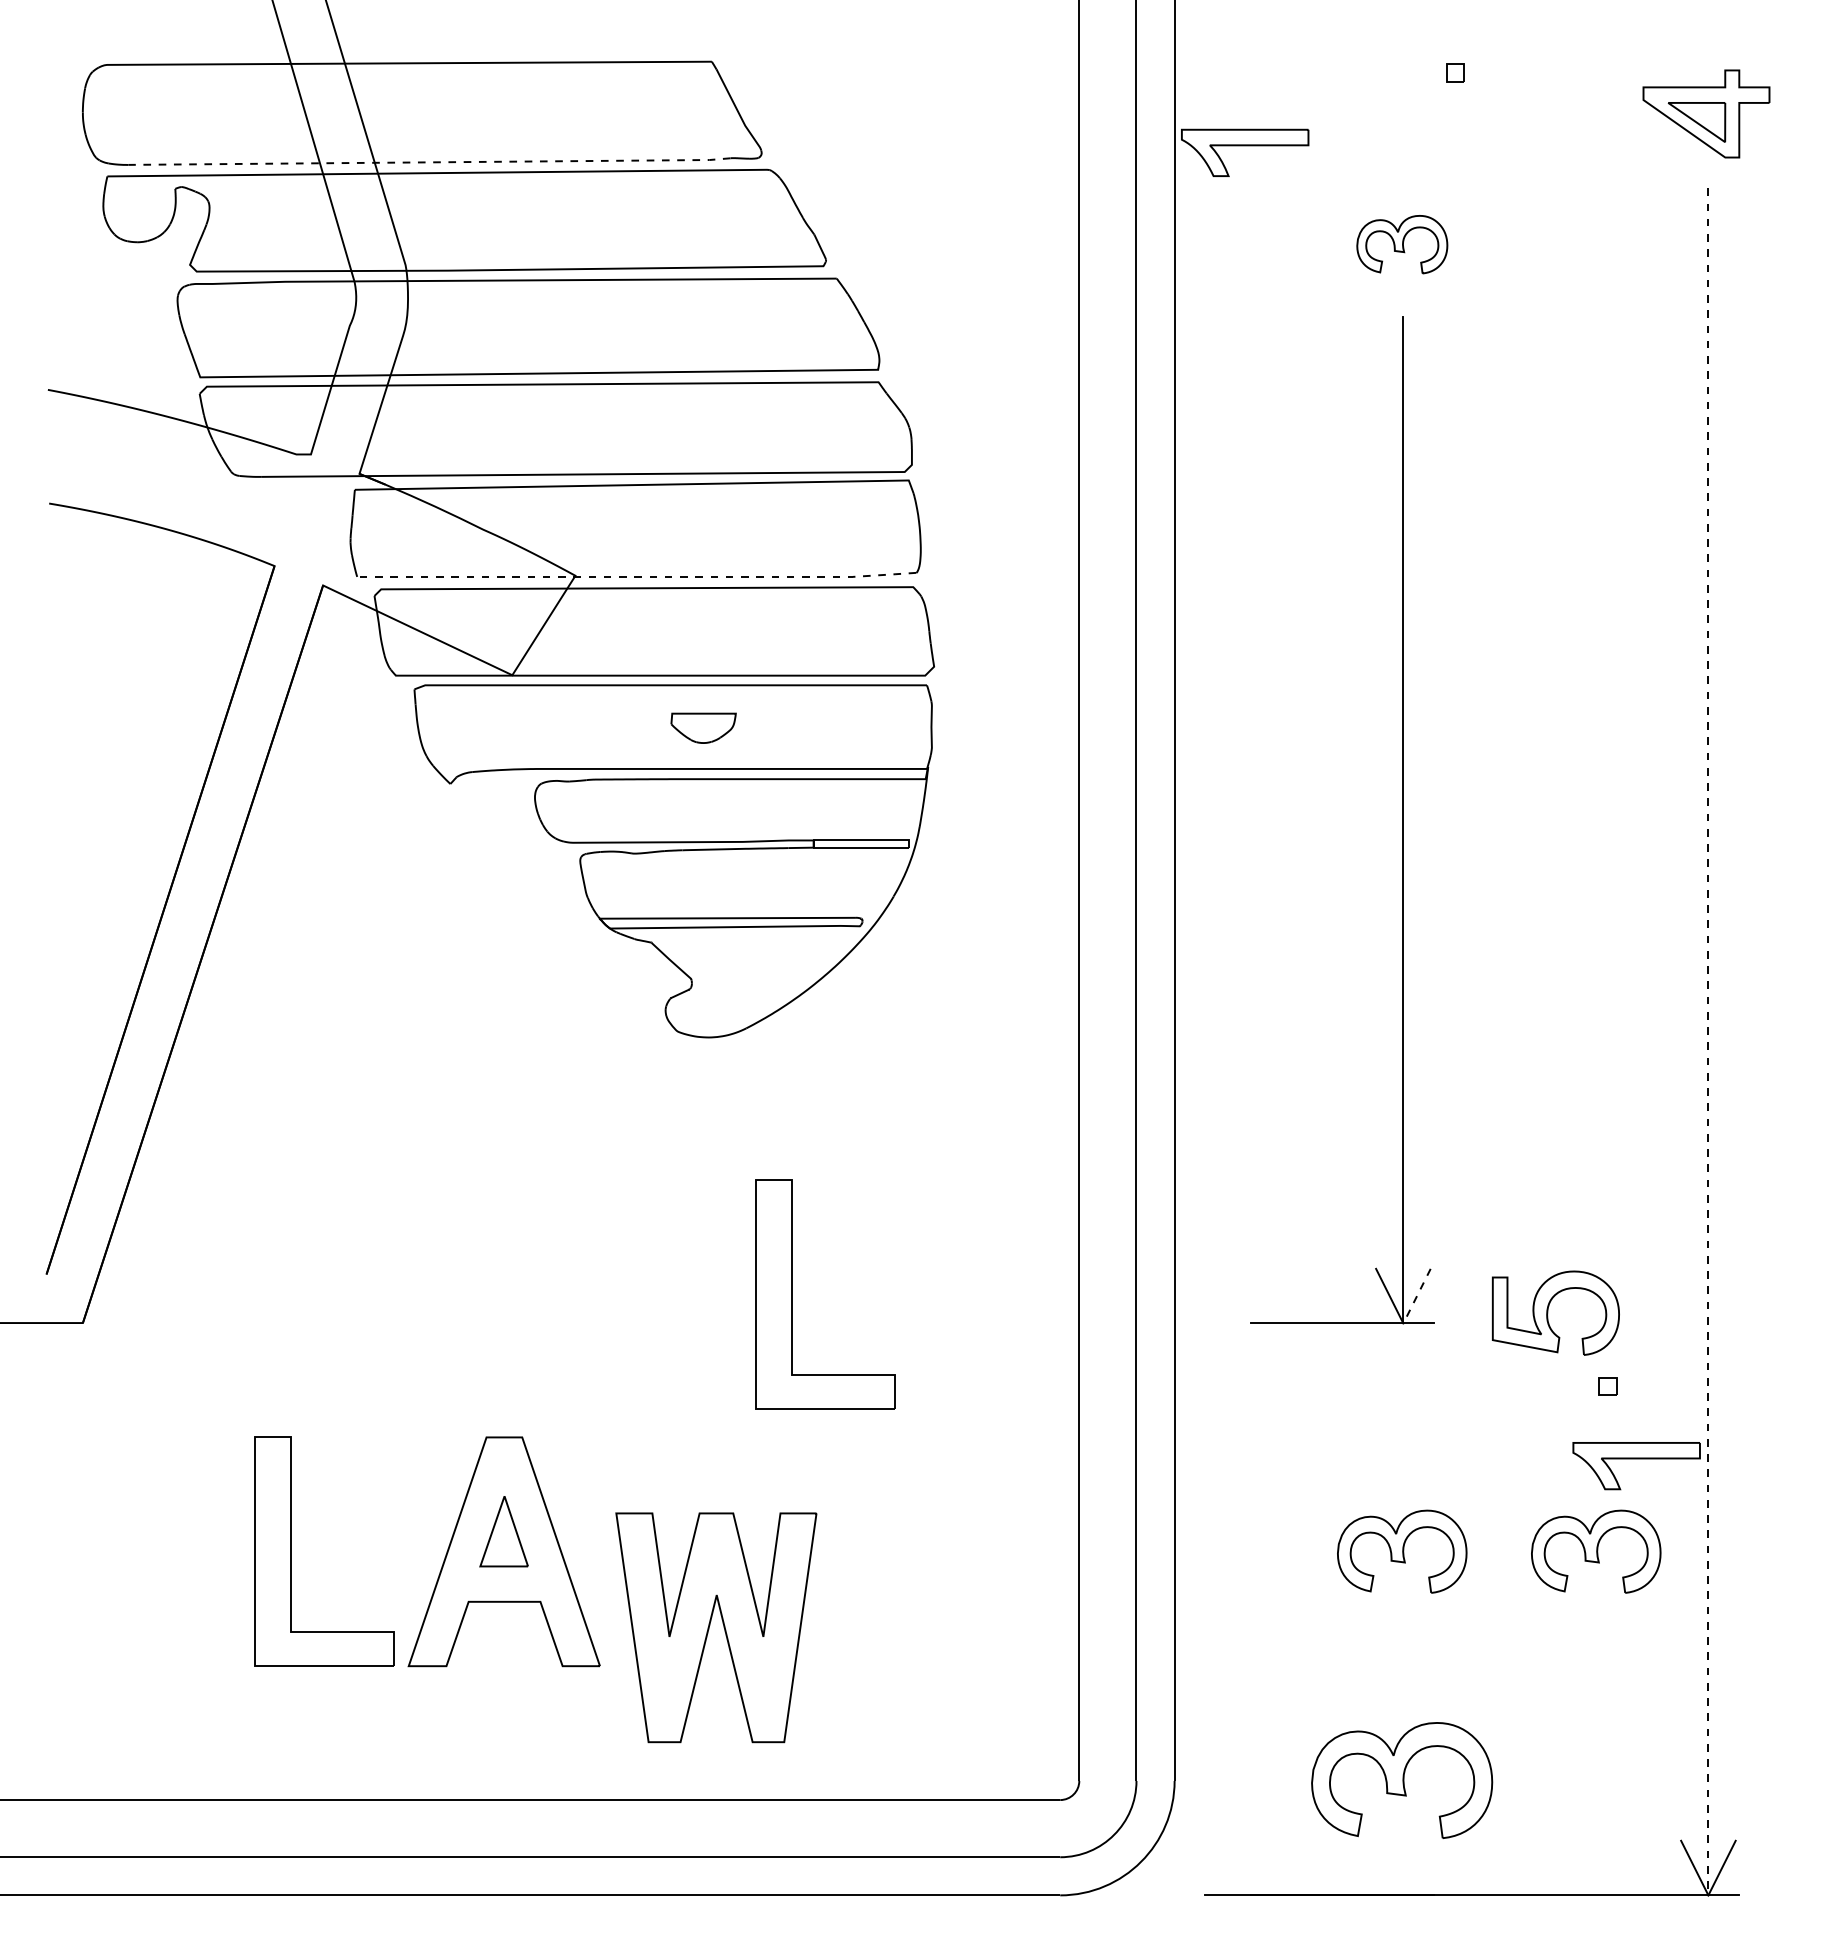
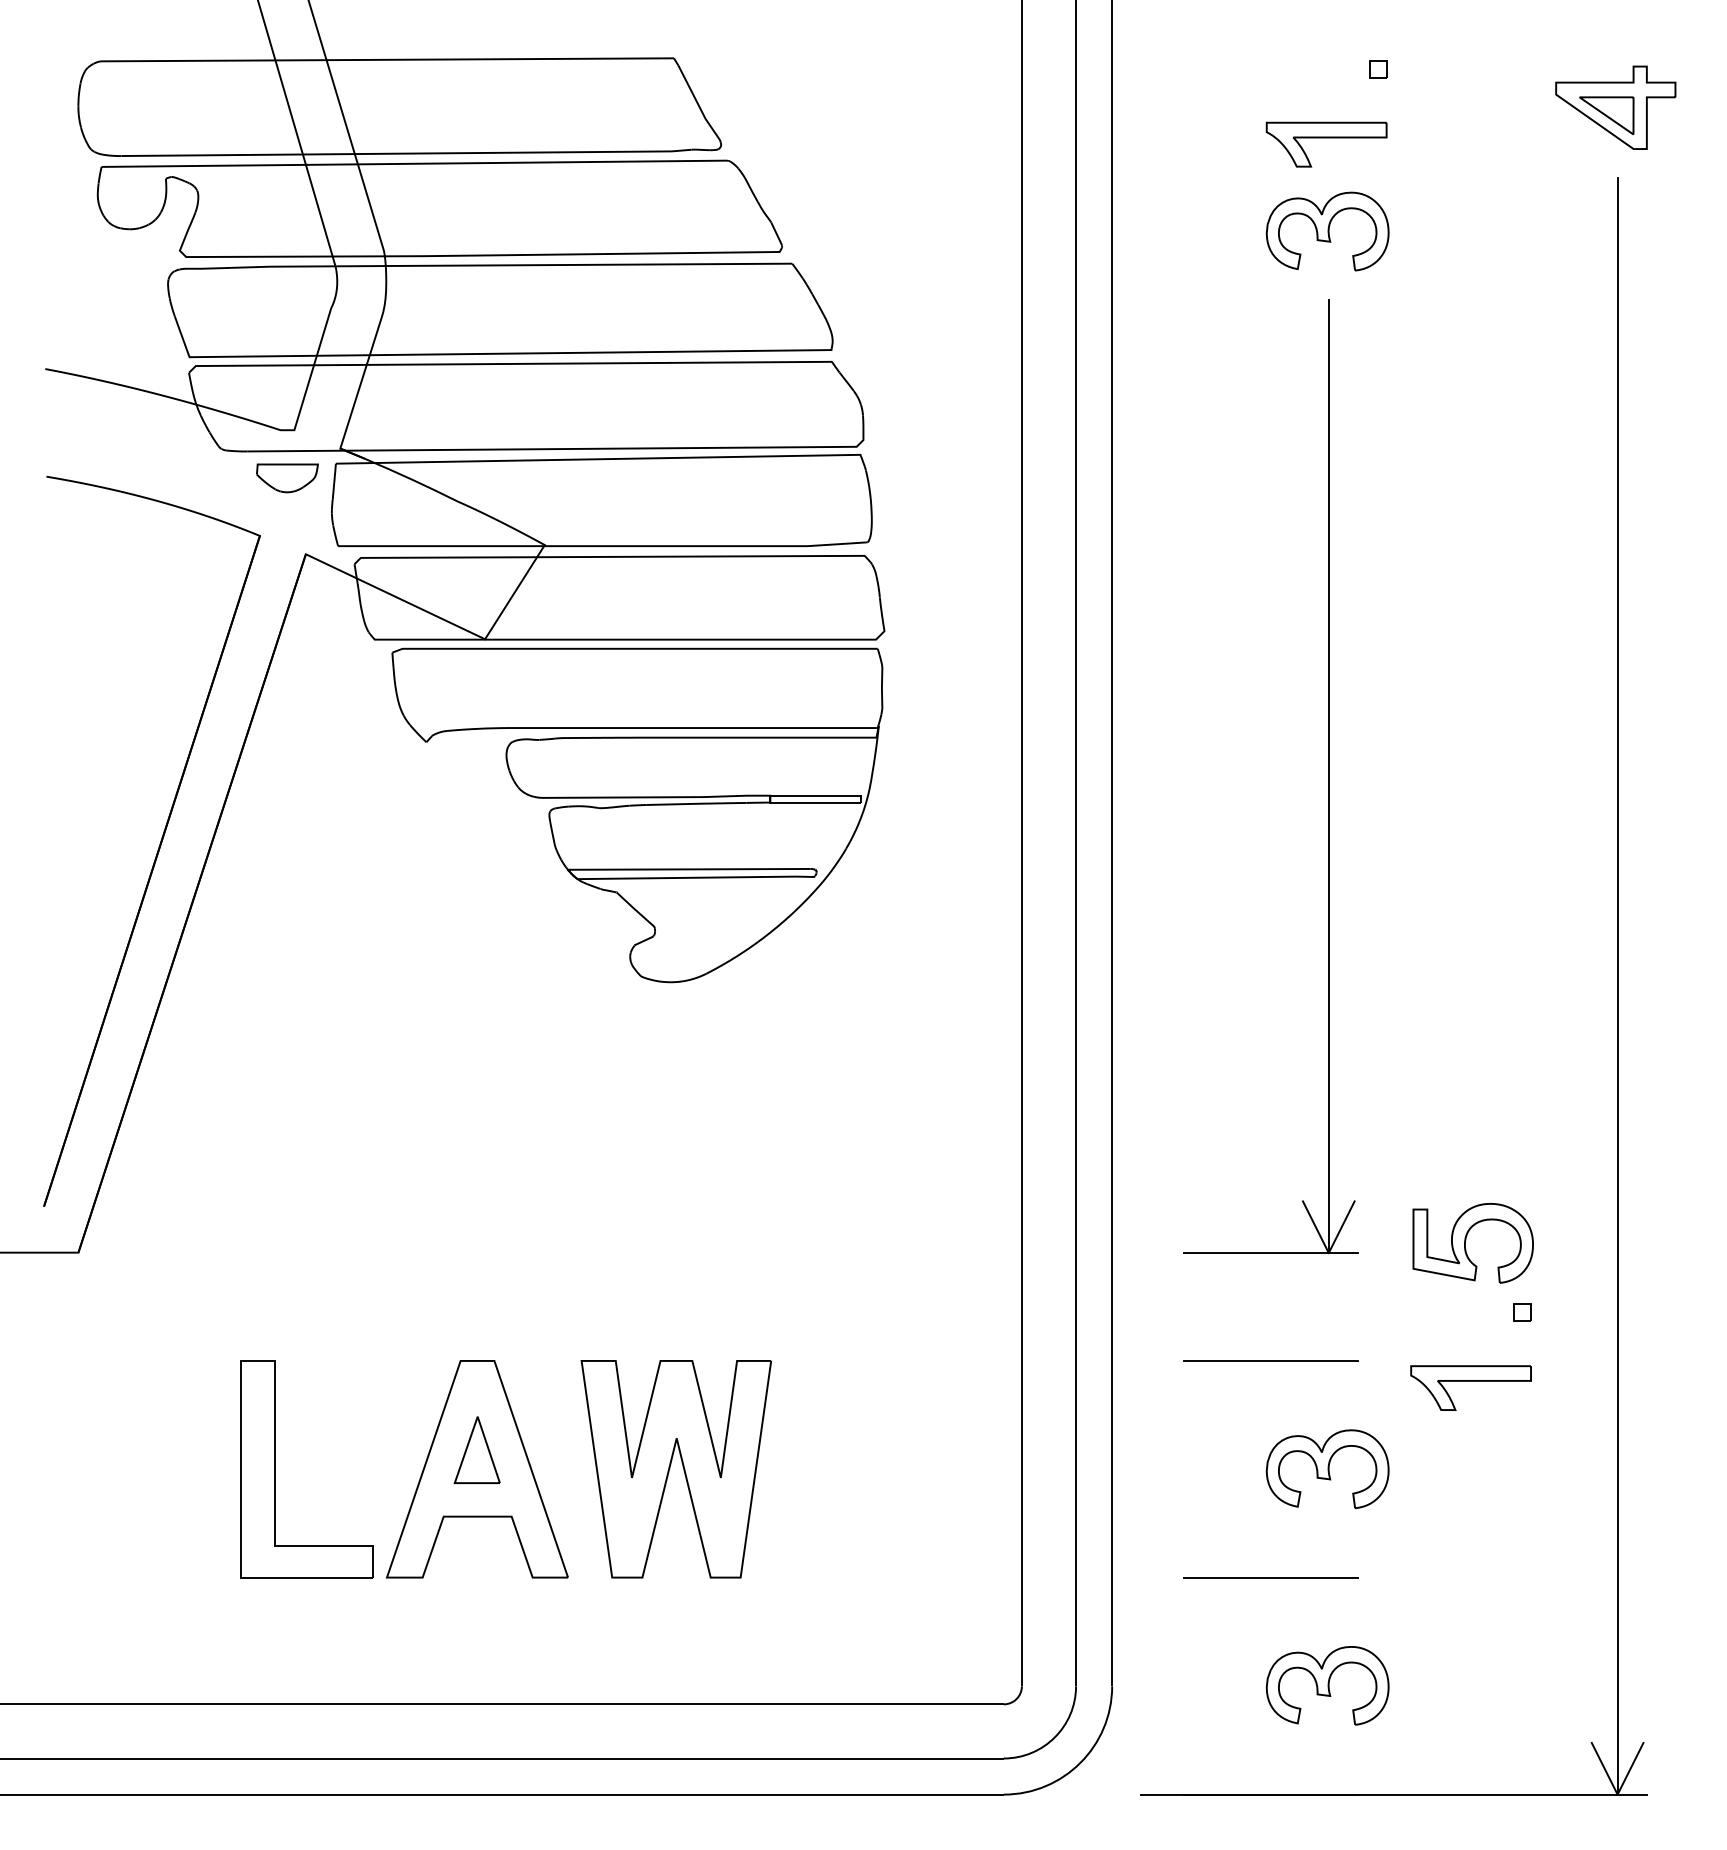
part: (1245, 152) -> (1327, 144), moved
line: (429, 162) -> (406, 153), dashed -> solid
part: (1402, 244) -> (1327, 231), size x1.43
line: (637, 576) -> (603, 545), dashed -> solid
part: (703, 727) -> (287, 477), moved
line: (1708, 1041) -> (1617, 986), dashed -> solid
part: (792, 1294) -> (750, 1225), removed
line: (1417, 1296) -> (1342, 1227), dashed -> solid
line: (1341, 1437) -> (1270, 1361), added
part: (1636, 1459) -> (1470, 1381), moved
part: (1596, 1551) -> (1511, 1468), removed
part: (710, 1625) -> (670, 1467), moved
line: (1341, 1666) -> (1270, 1577), added
part: (1402, 1780) -> (1327, 1685), size x0.71

